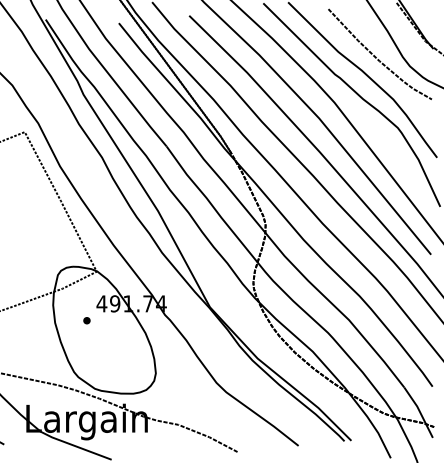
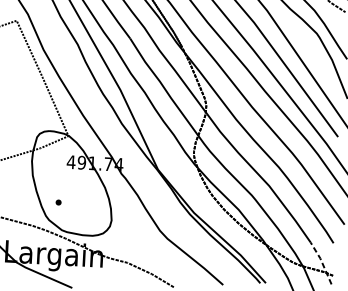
part: (86, 320) -> (58, 202), moved
line: (419, 410) -> (321, 261), solid -> dashed

